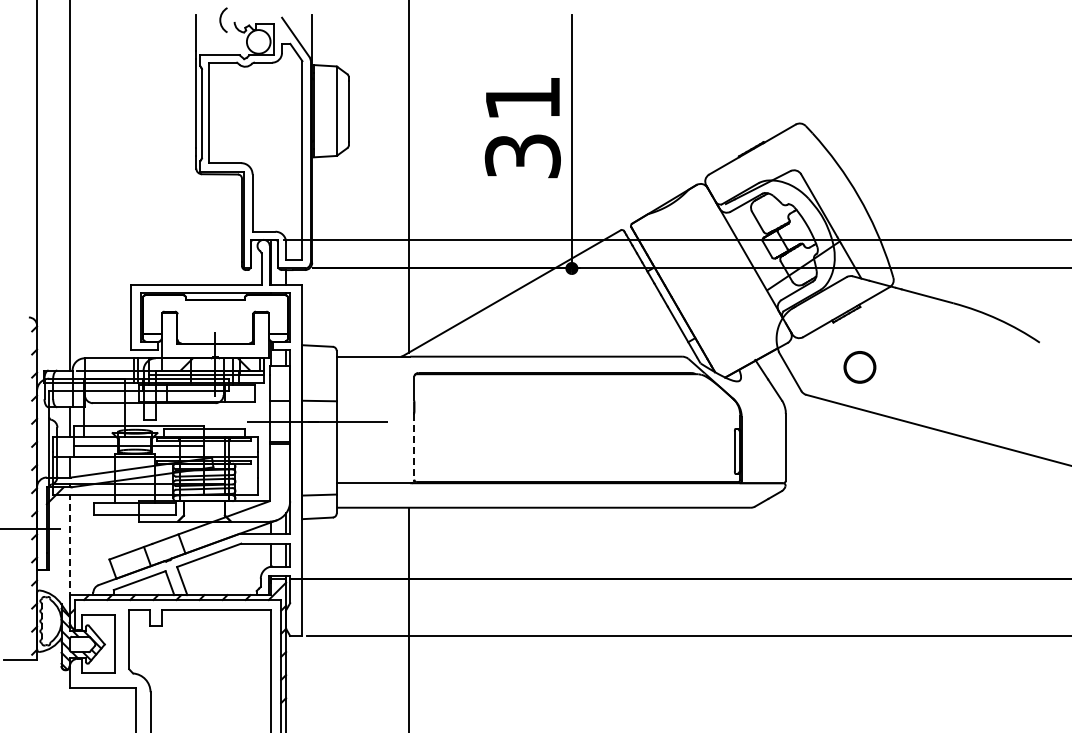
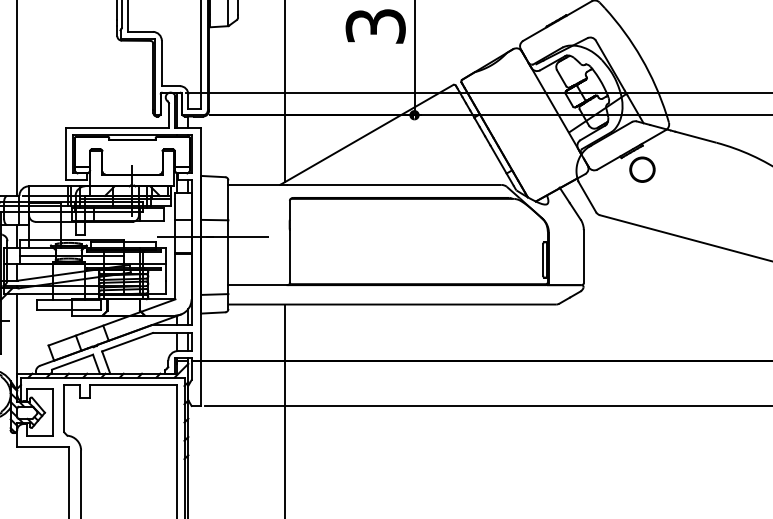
circle: (859, 367) -> (642, 169), moved
line: (414, 447) -> (289, 256), dashed -> solid
line: (69, 546) -> (16, 335), dashed -> solid

